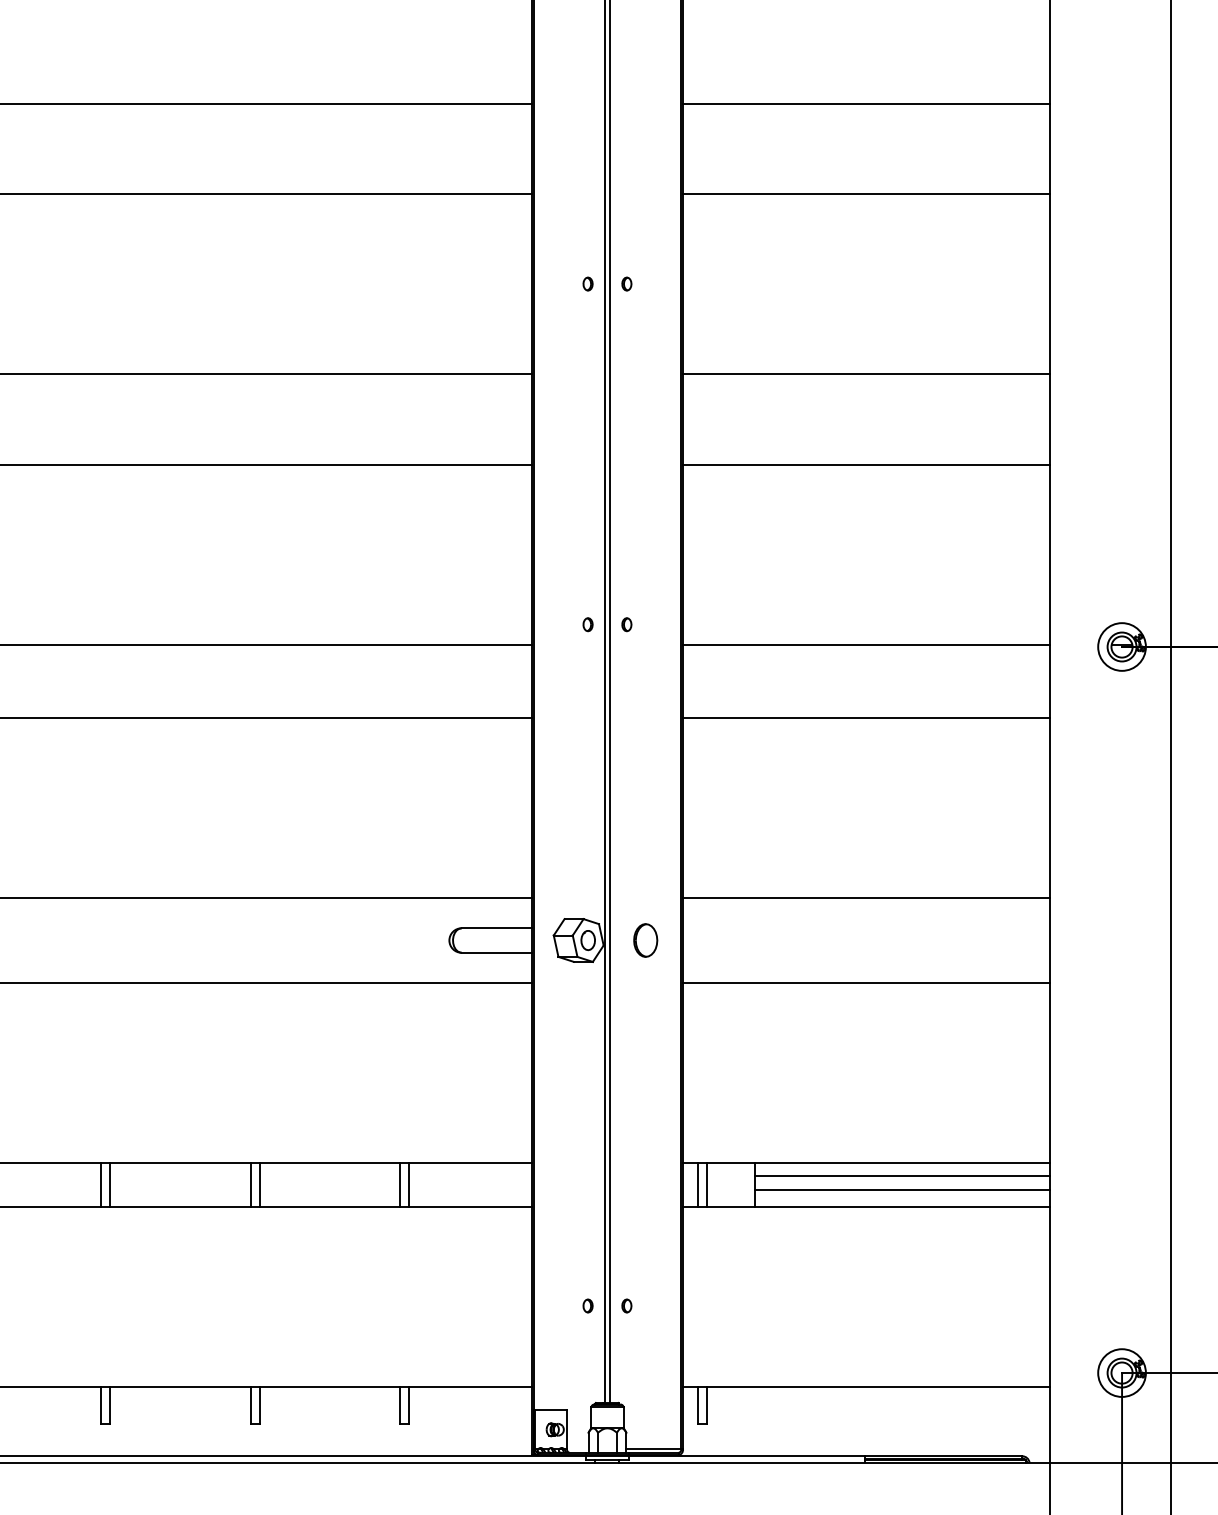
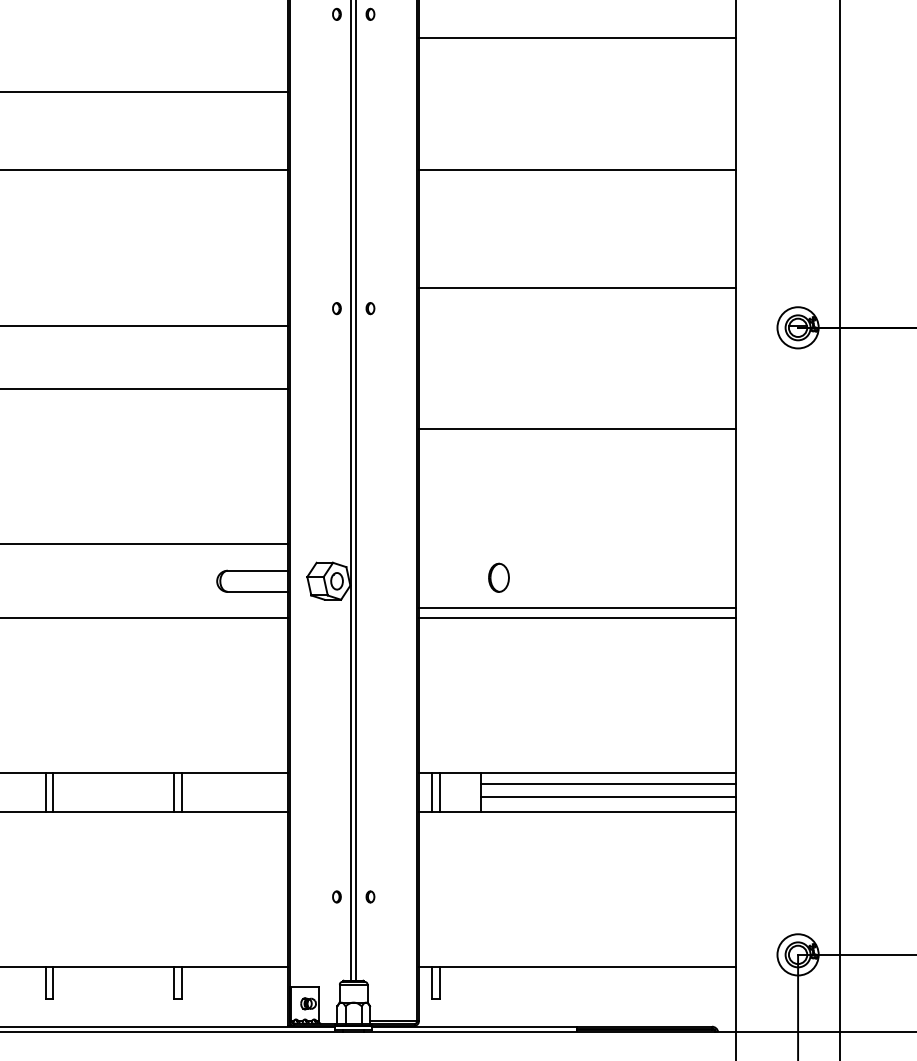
line: (866, 374) -> (577, 38), moved
line: (866, 644) -> (577, 287), moved
line: (866, 717) -> (577, 428), moved
line: (866, 897) -> (577, 608), moved
part: (645, 940) -> (498, 577), moved

